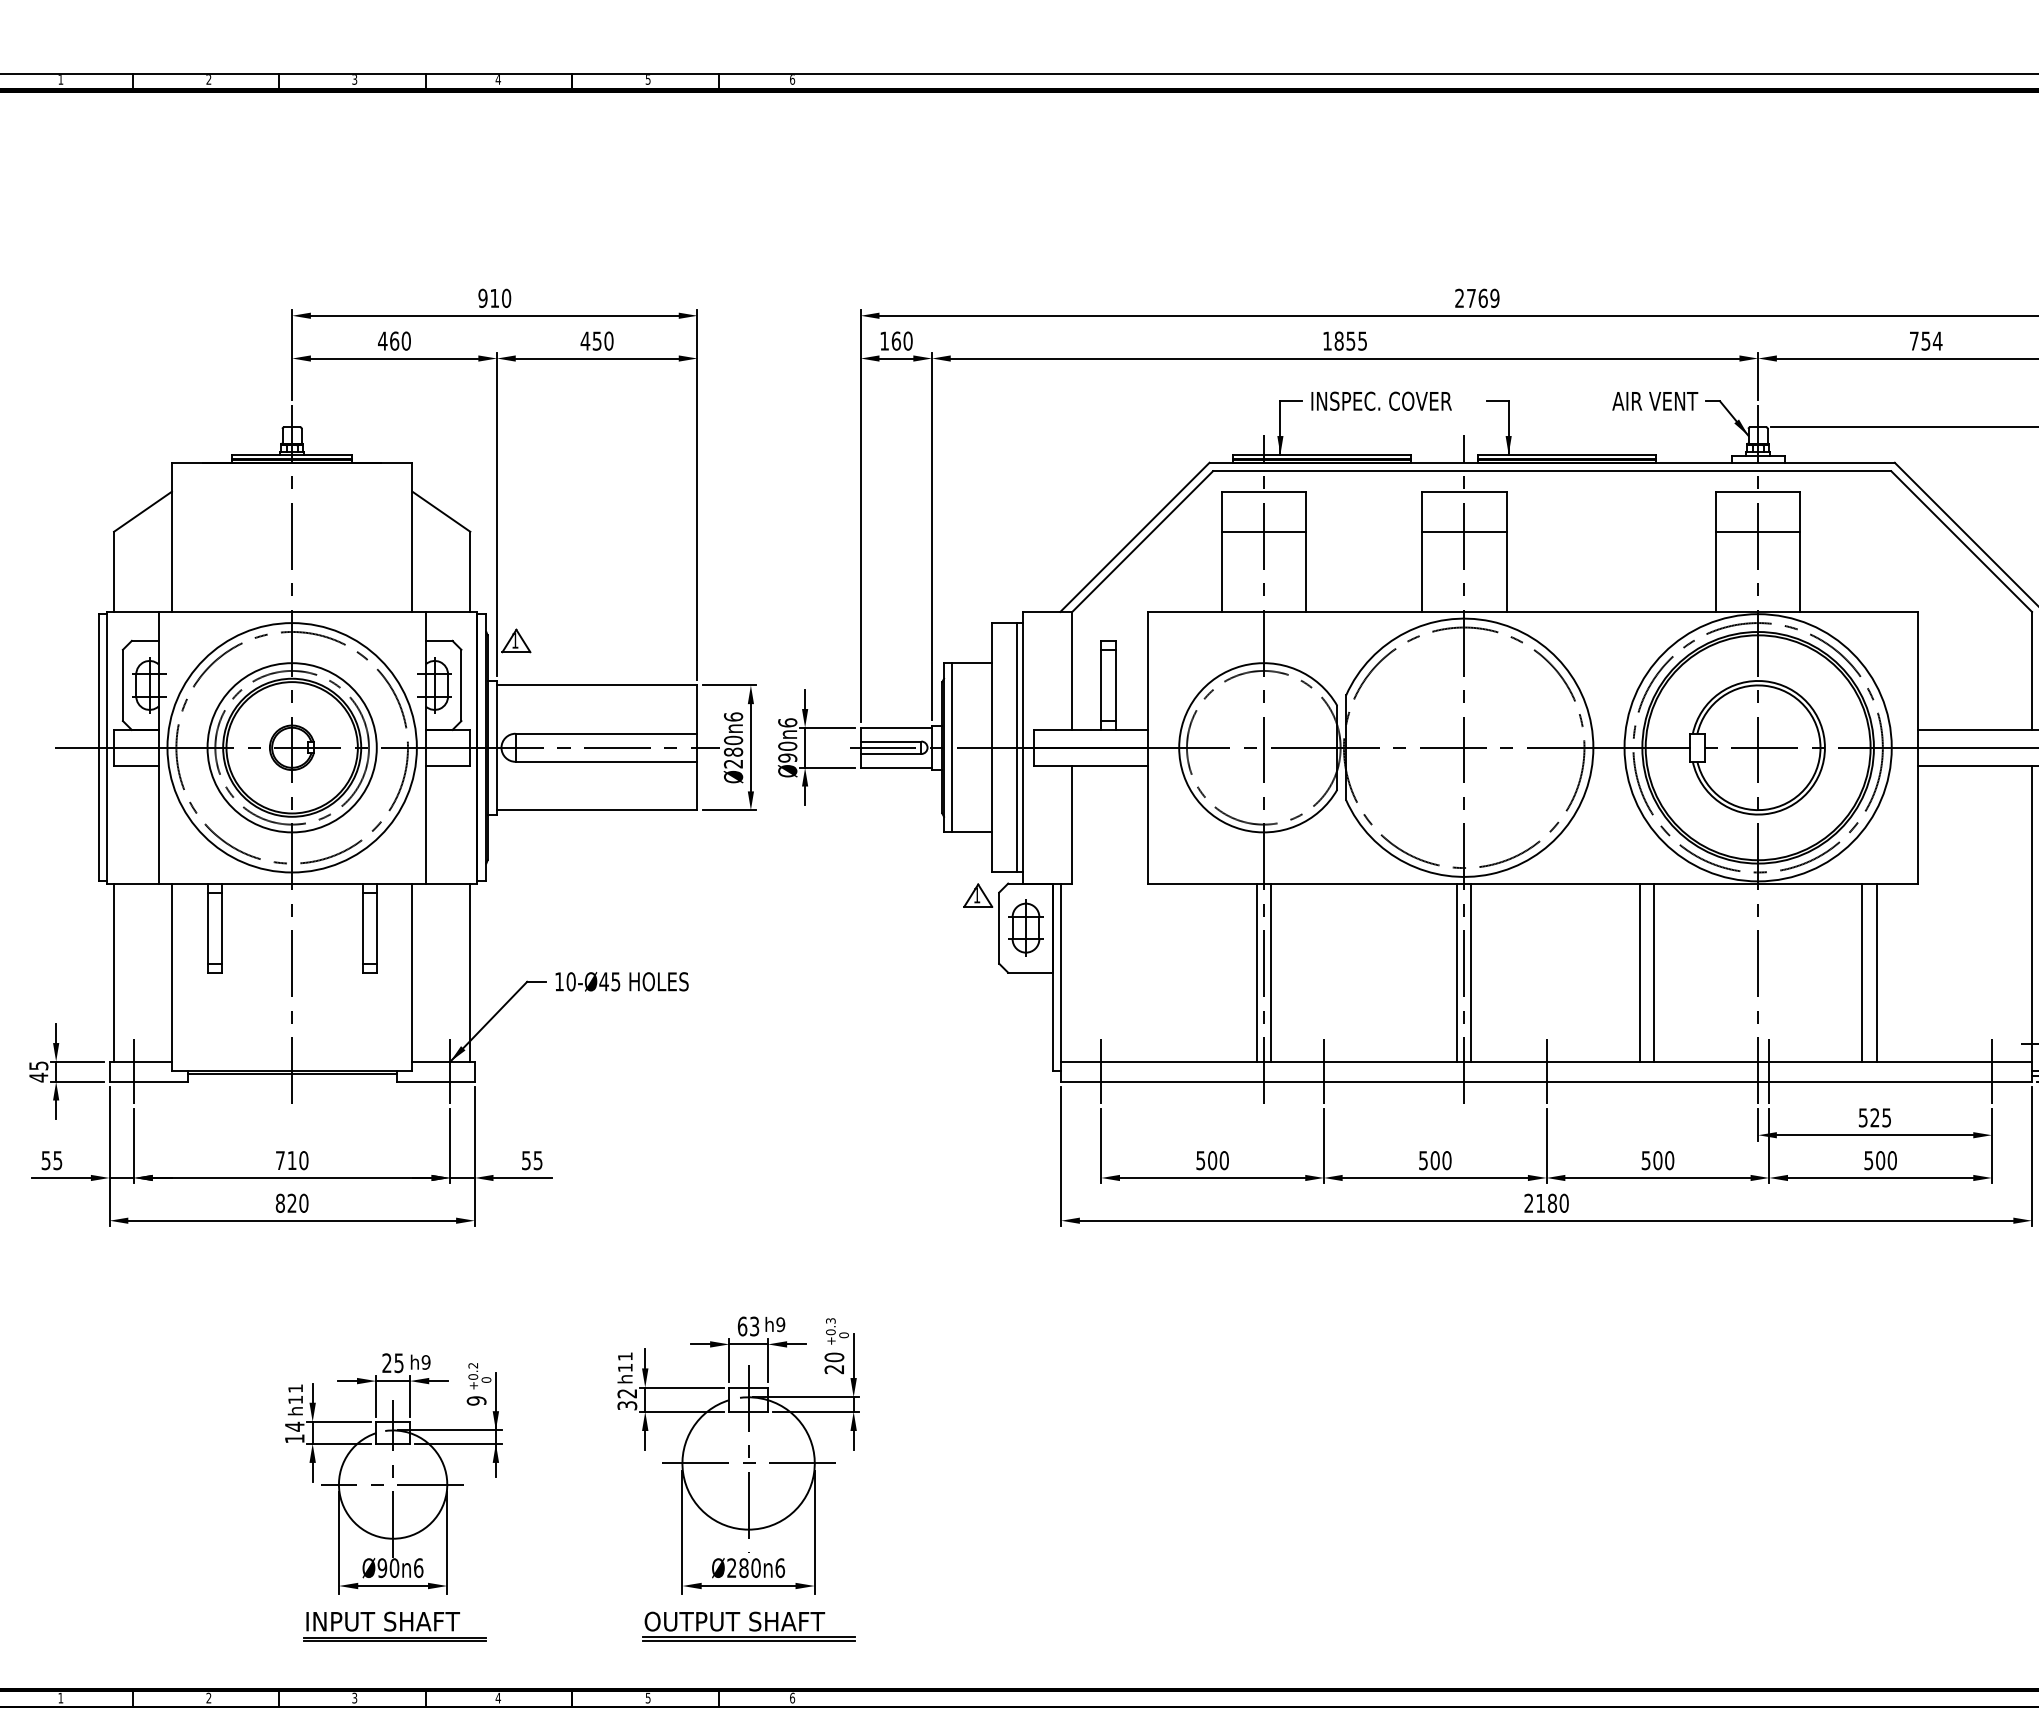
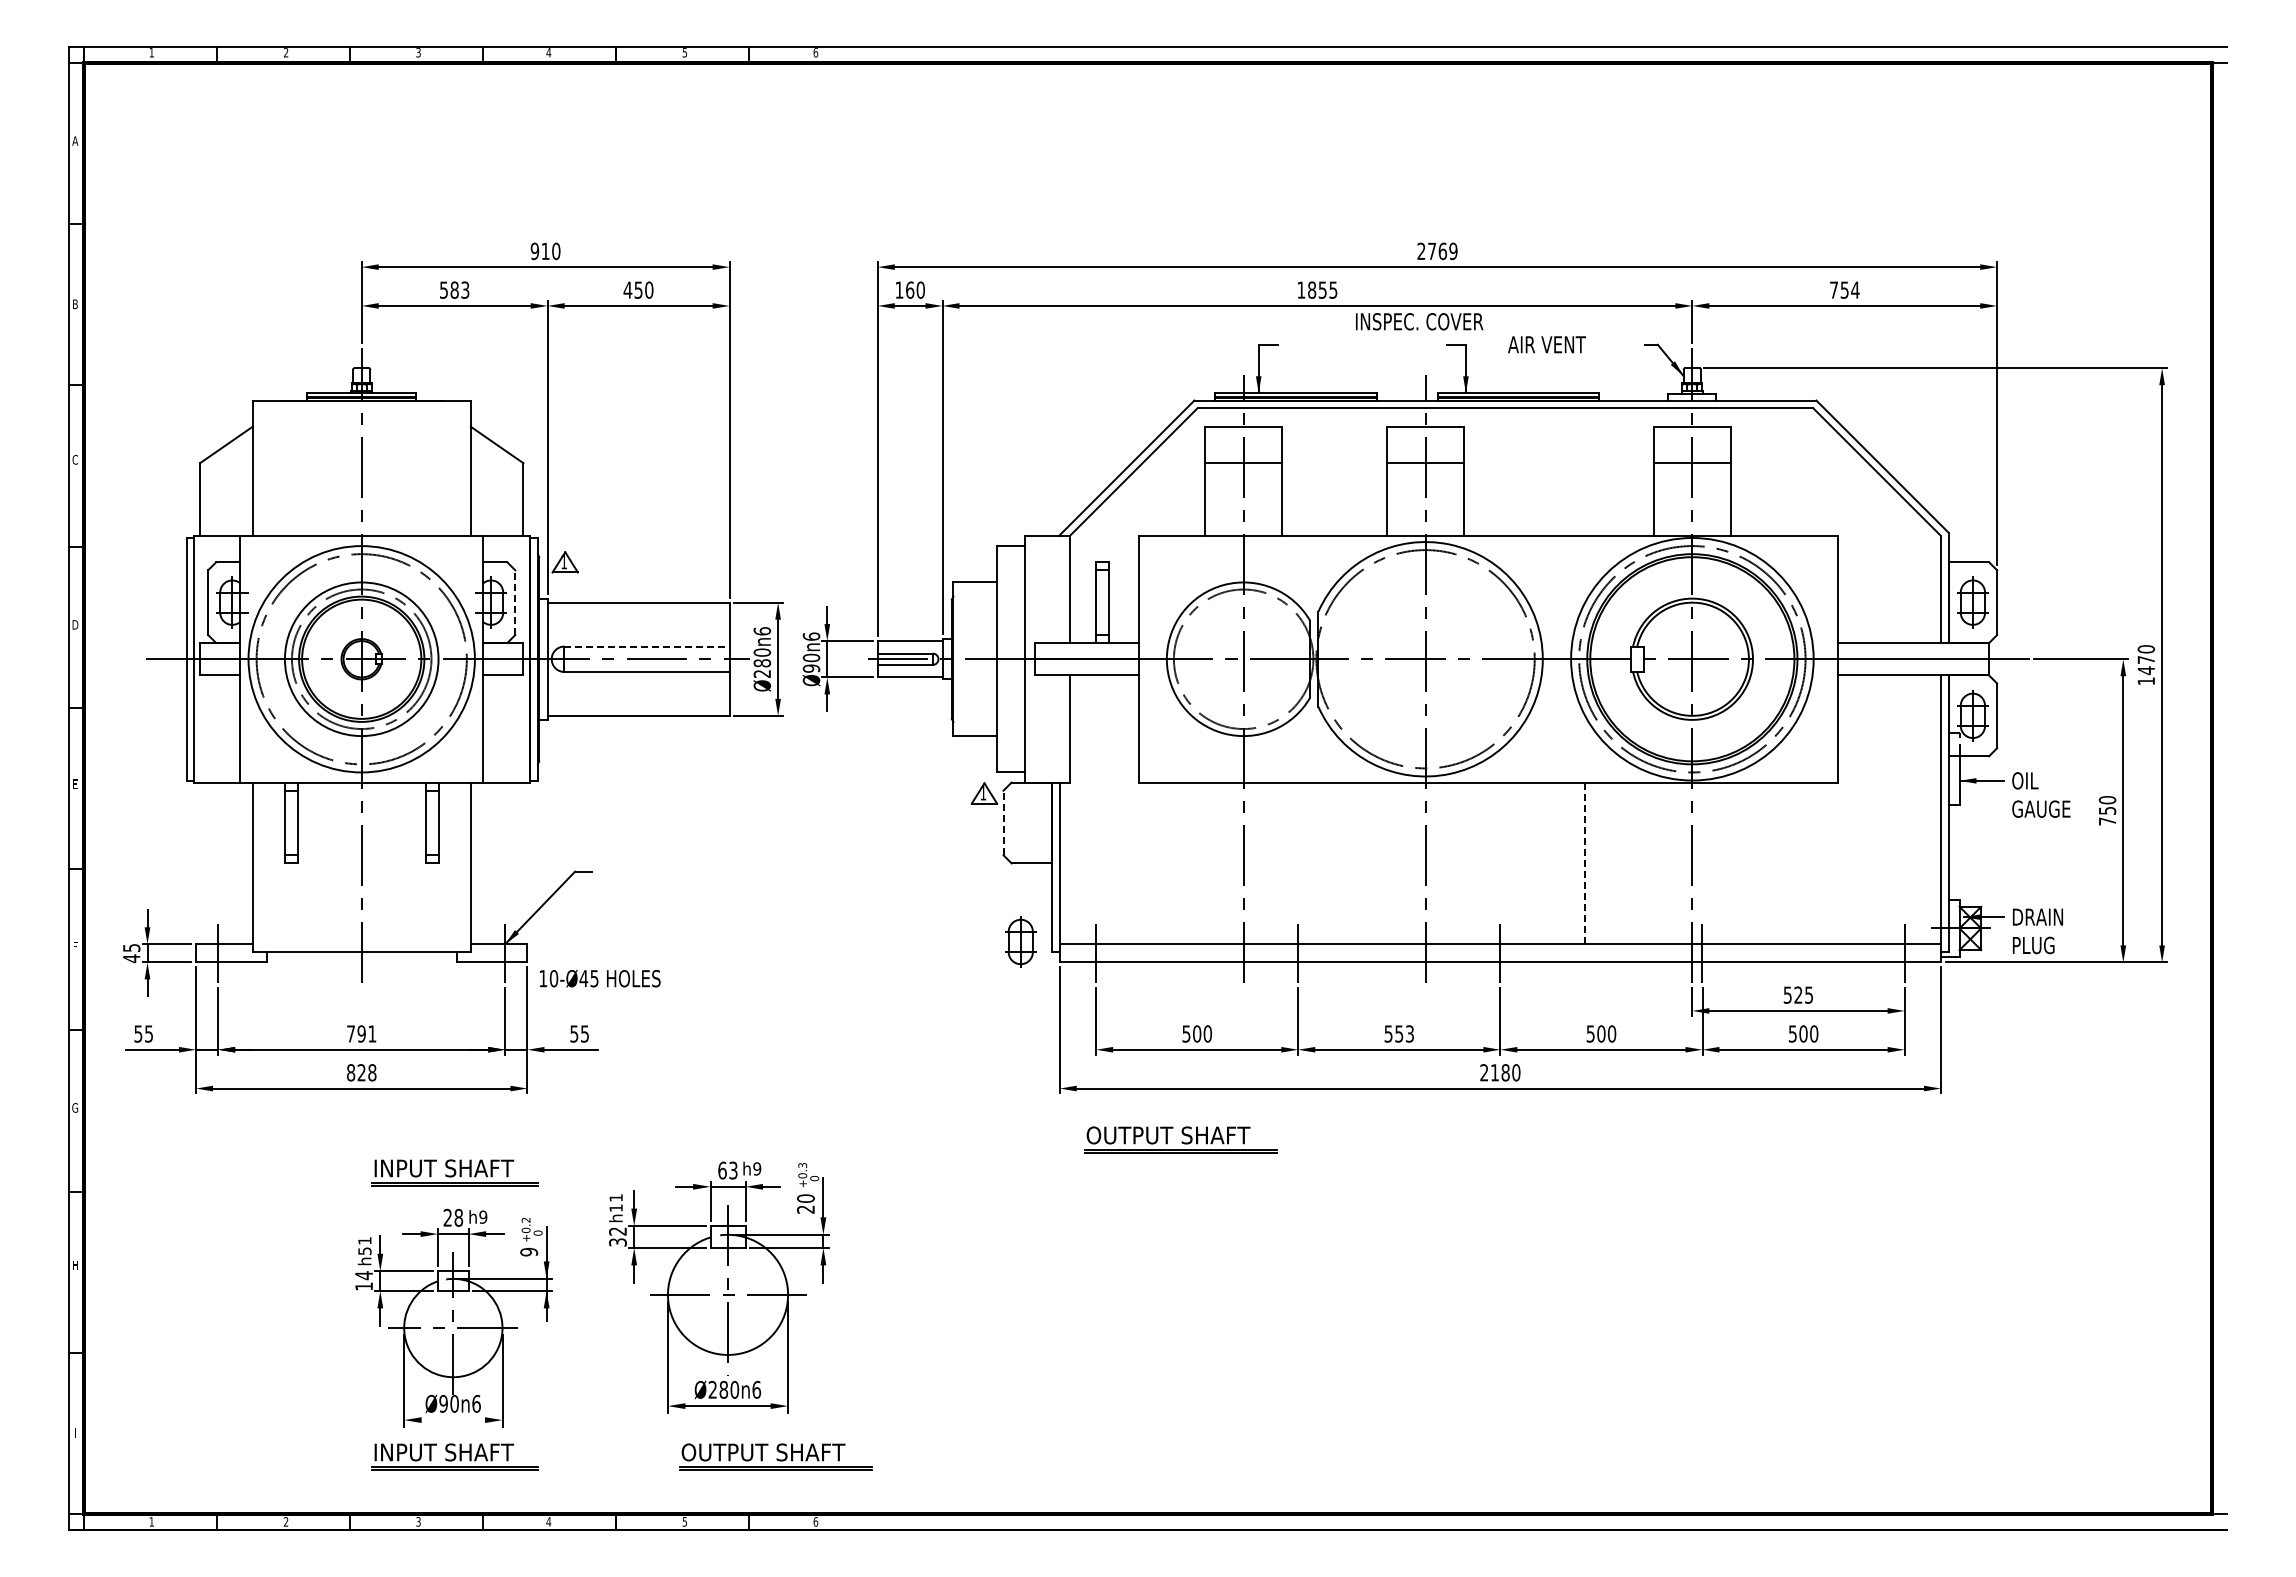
text: (394, 340) -> (454, 289), 460 -> 583
text: (1381, 401) -> (1419, 321), moved
text: (1654, 401) -> (1546, 344), moved
line: (461, 685) -> (515, 602), solid -> dashed
line: (607, 733) -> (647, 646), solid -> dashed
line: (951, 748) -> (960, 659), removed
line: (1016, 748) -> (1019, 659), removed
line: (999, 927) -> (1003, 822), solid -> dashed
part: (1025, 927) -> (1020, 941), moved
line: (114, 972) -> (200, 863), removed
line: (470, 972) -> (523, 863), removed
line: (1257, 972) -> (1237, 863), removed
line: (1271, 972) -> (1250, 863), removed
line: (1457, 972) -> (1419, 863), removed
line: (1471, 972) -> (1432, 863), removed
line: (1639, 972) -> (1584, 863), solid -> dashed
line: (1653, 972) -> (1597, 863), removed
line: (1861, 972) -> (1786, 863), removed
line: (1876, 972) -> (1799, 863), removed
text: (622, 981) -> (600, 978), moved
line: (291, 1074) -> (361, 955), removed
text: (297, 1160) -> (366, 1033), 710 -> 791
text: (1440, 1160) -> (1404, 1033), 500 -> 553
text: (304, 1203) -> (372, 1072), 820 -> 828
part: (1194, 1276) -> (1180, 1139), added
part: (394, 1313) -> (454, 1172), added
text: (398, 1362) -> (458, 1217), 25 -> 28
text: (295, 1400) -> (364, 1251), h11 -> h51
part: (739, 1455) -> (719, 1287), moved
line: (393, 1586) -> (453, 1420), removed

